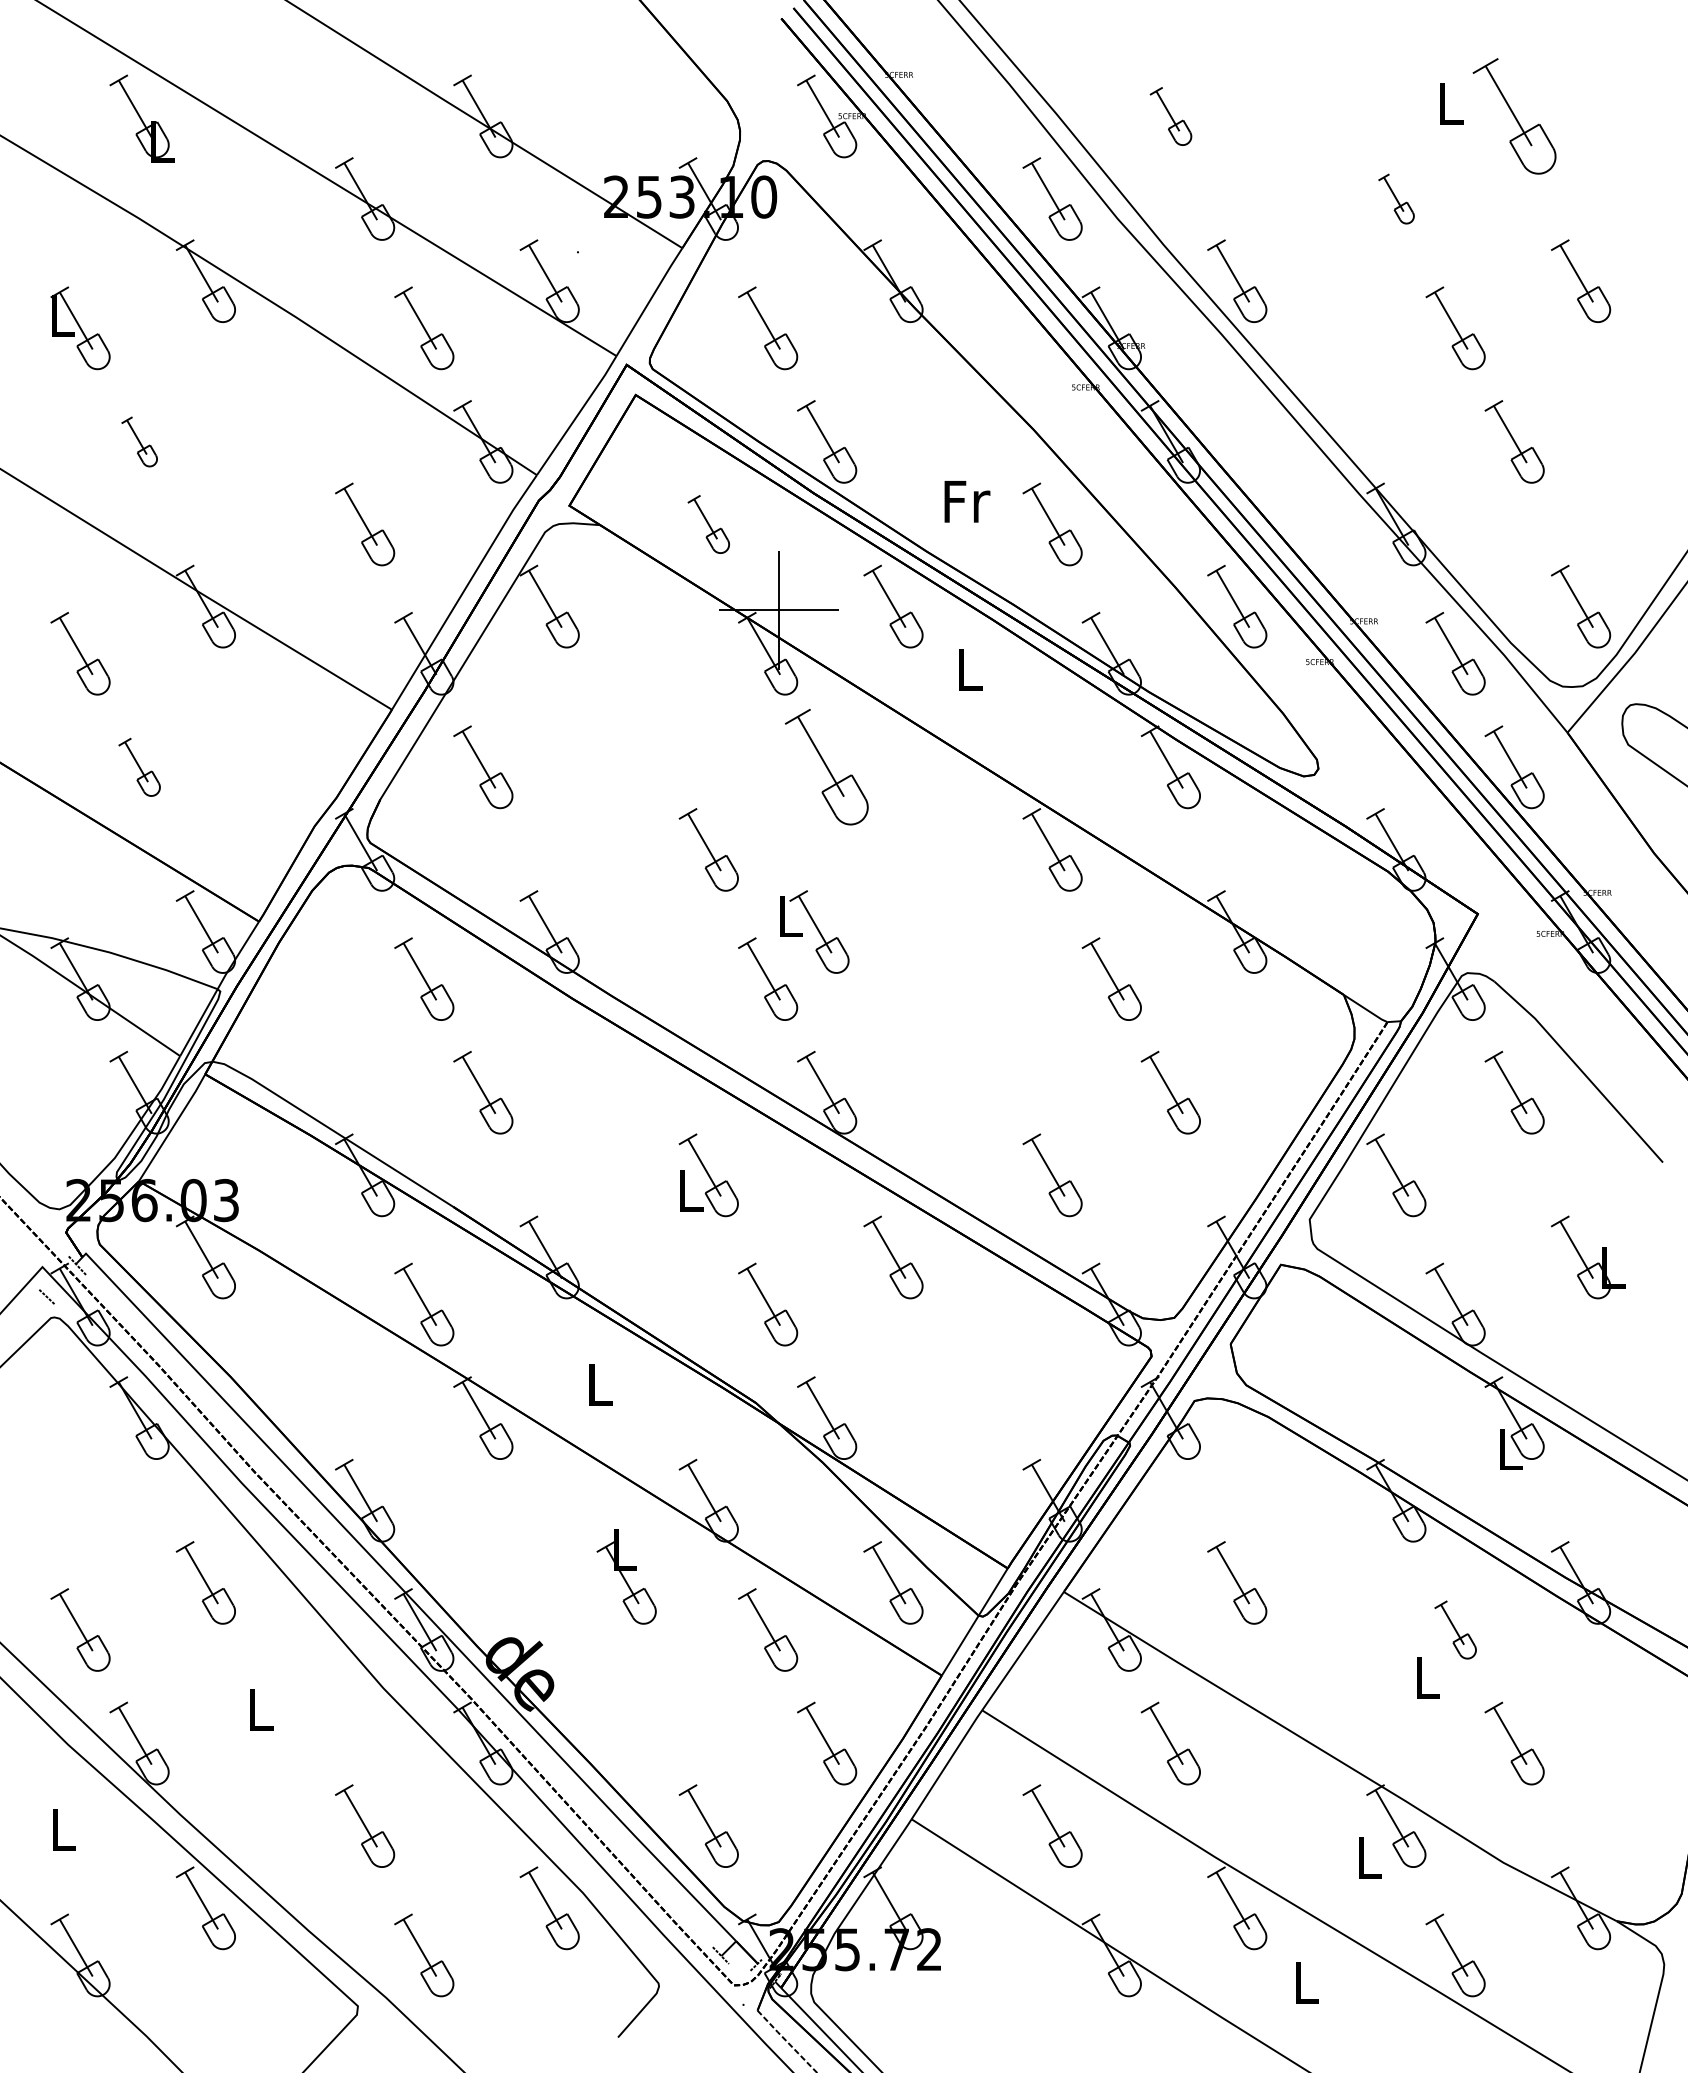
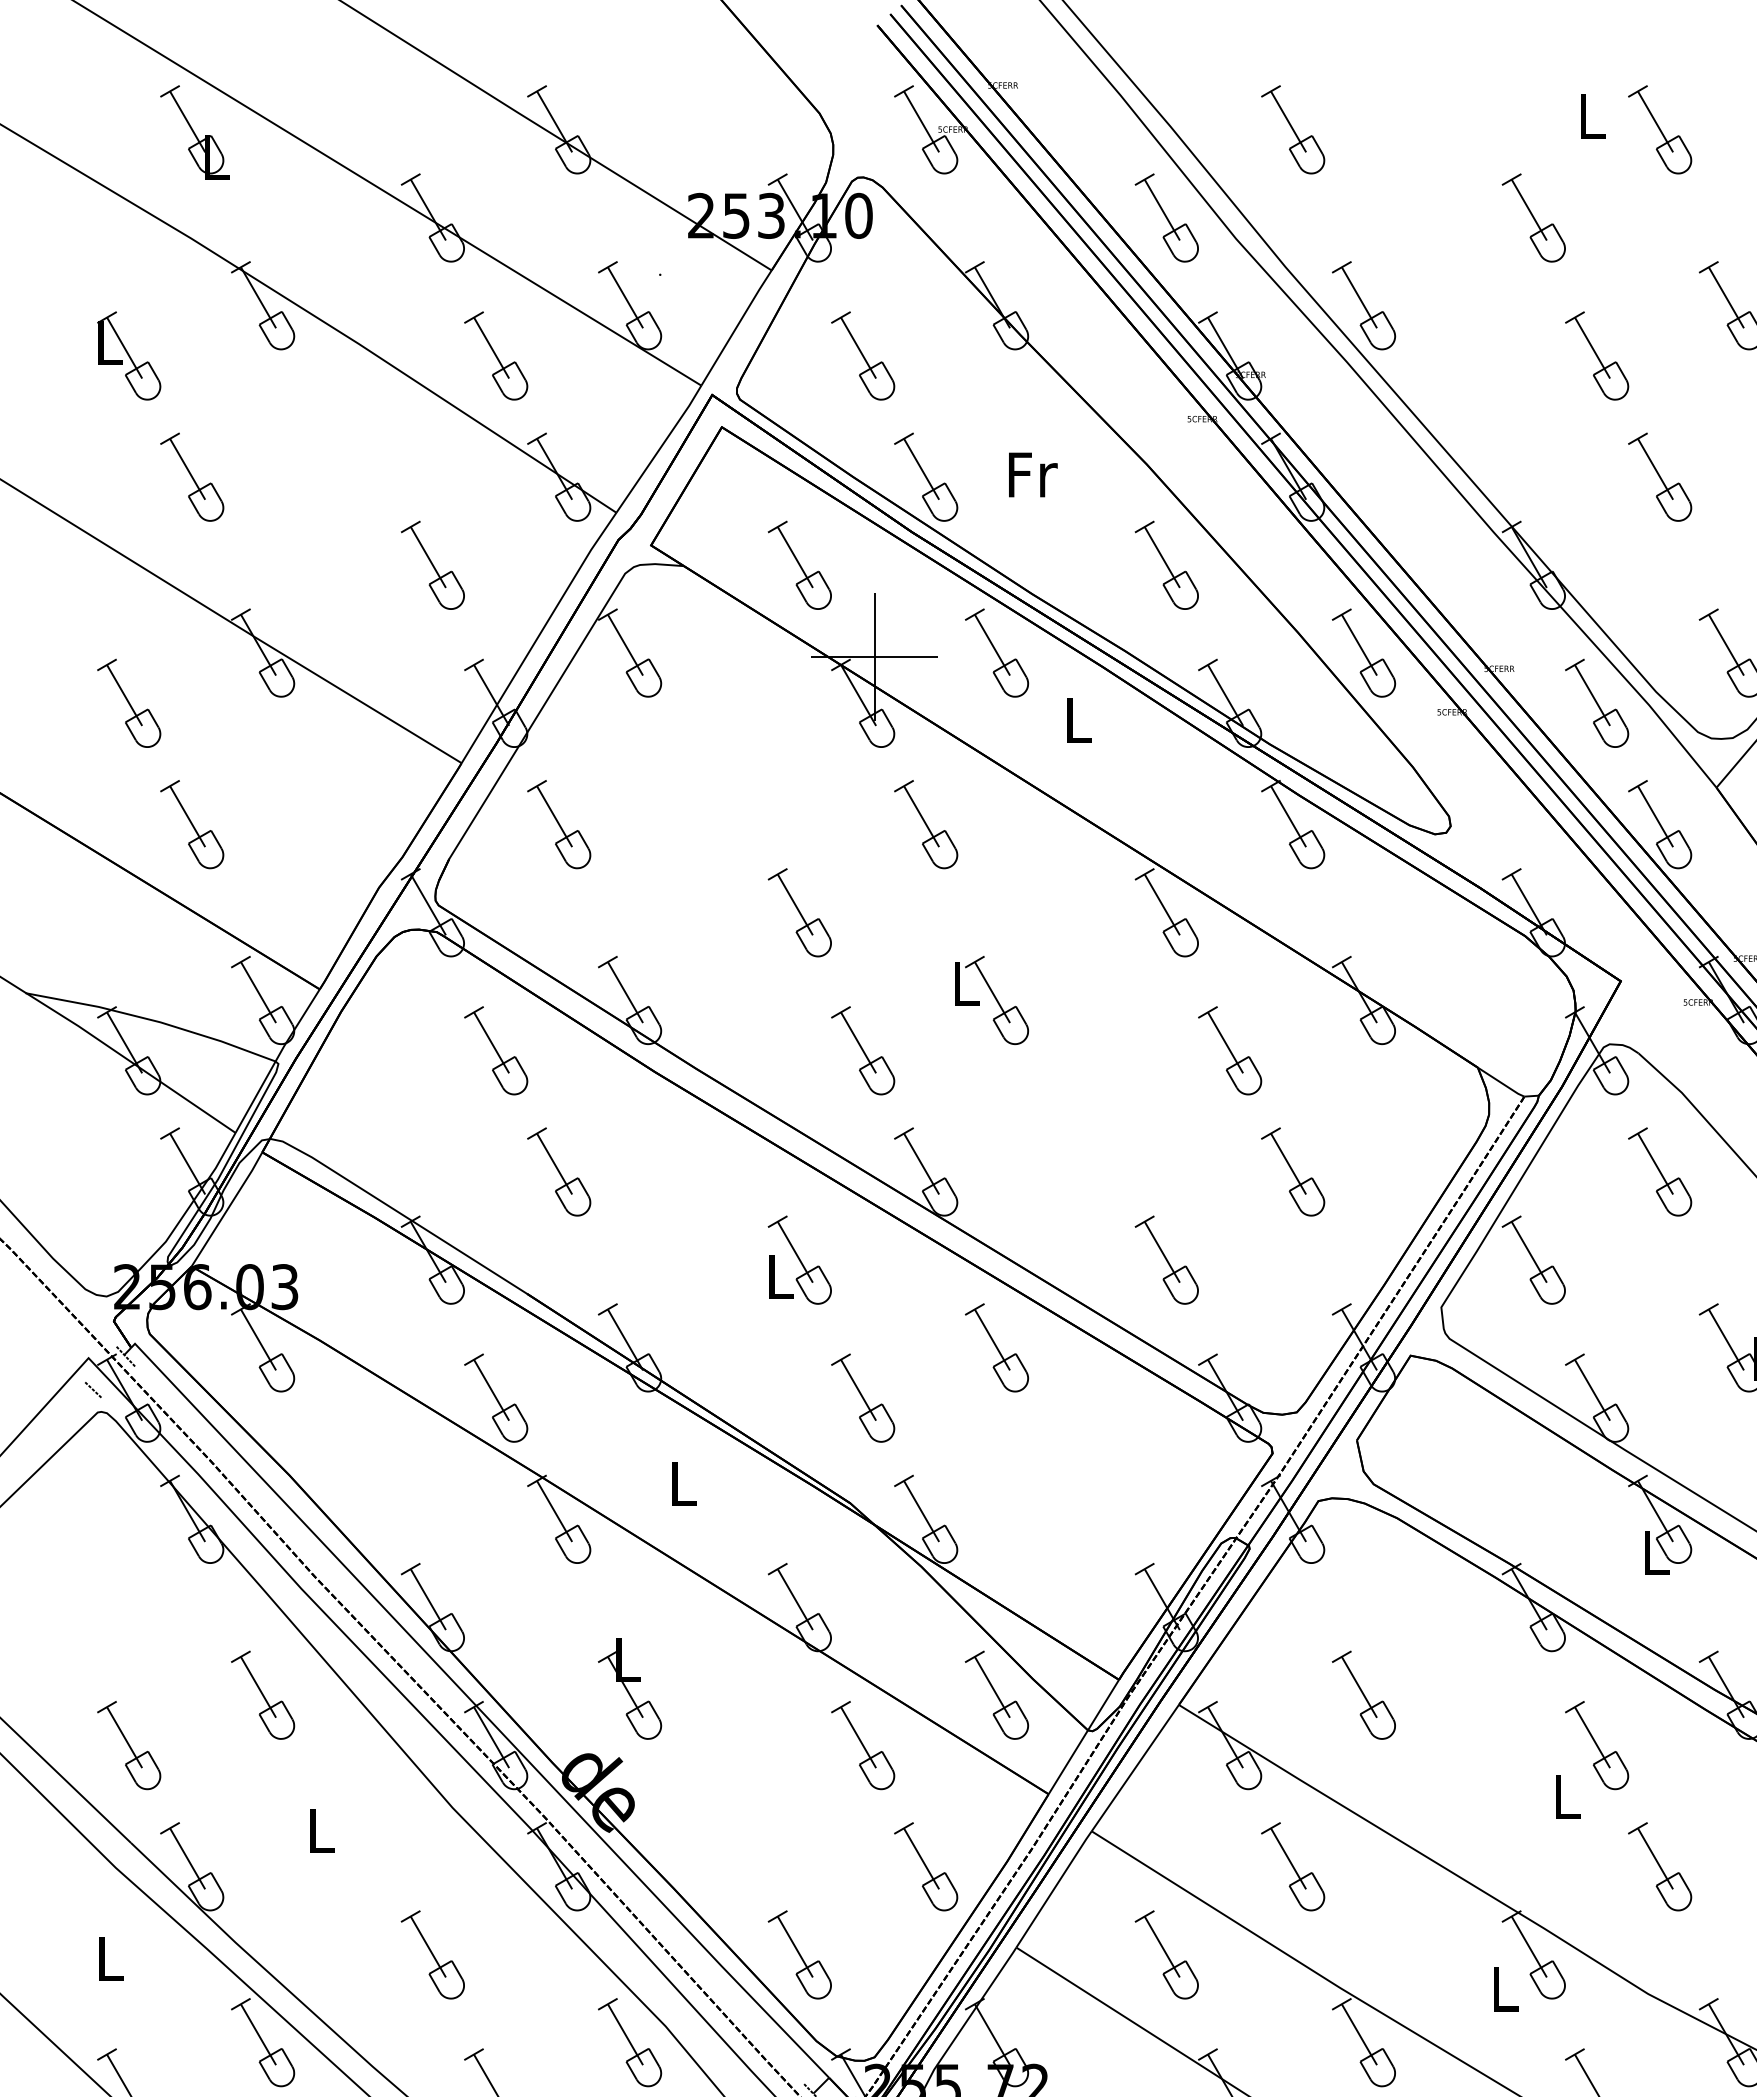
part: (1170, 116) -> (1292, 129), size x1.43
part: (1514, 116) -> (1659, 129), size x0.71
part: (1396, 198) -> (1533, 217), size x1.67
part: (139, 441) -> (192, 476), size x1.67
text: (967, 501) -> (1033, 474), moved
part: (708, 524) -> (799, 565), size x1.43
part: (139, 767) -> (192, 824), size x1.43
part: (827, 767) -> (926, 824), size x0.71
part: (814, 931) -> (991, 999), moved
part: (626, 1576) -> (629, 1688), moved
part: (1455, 1629) -> (1596, 1745), size x1.43

